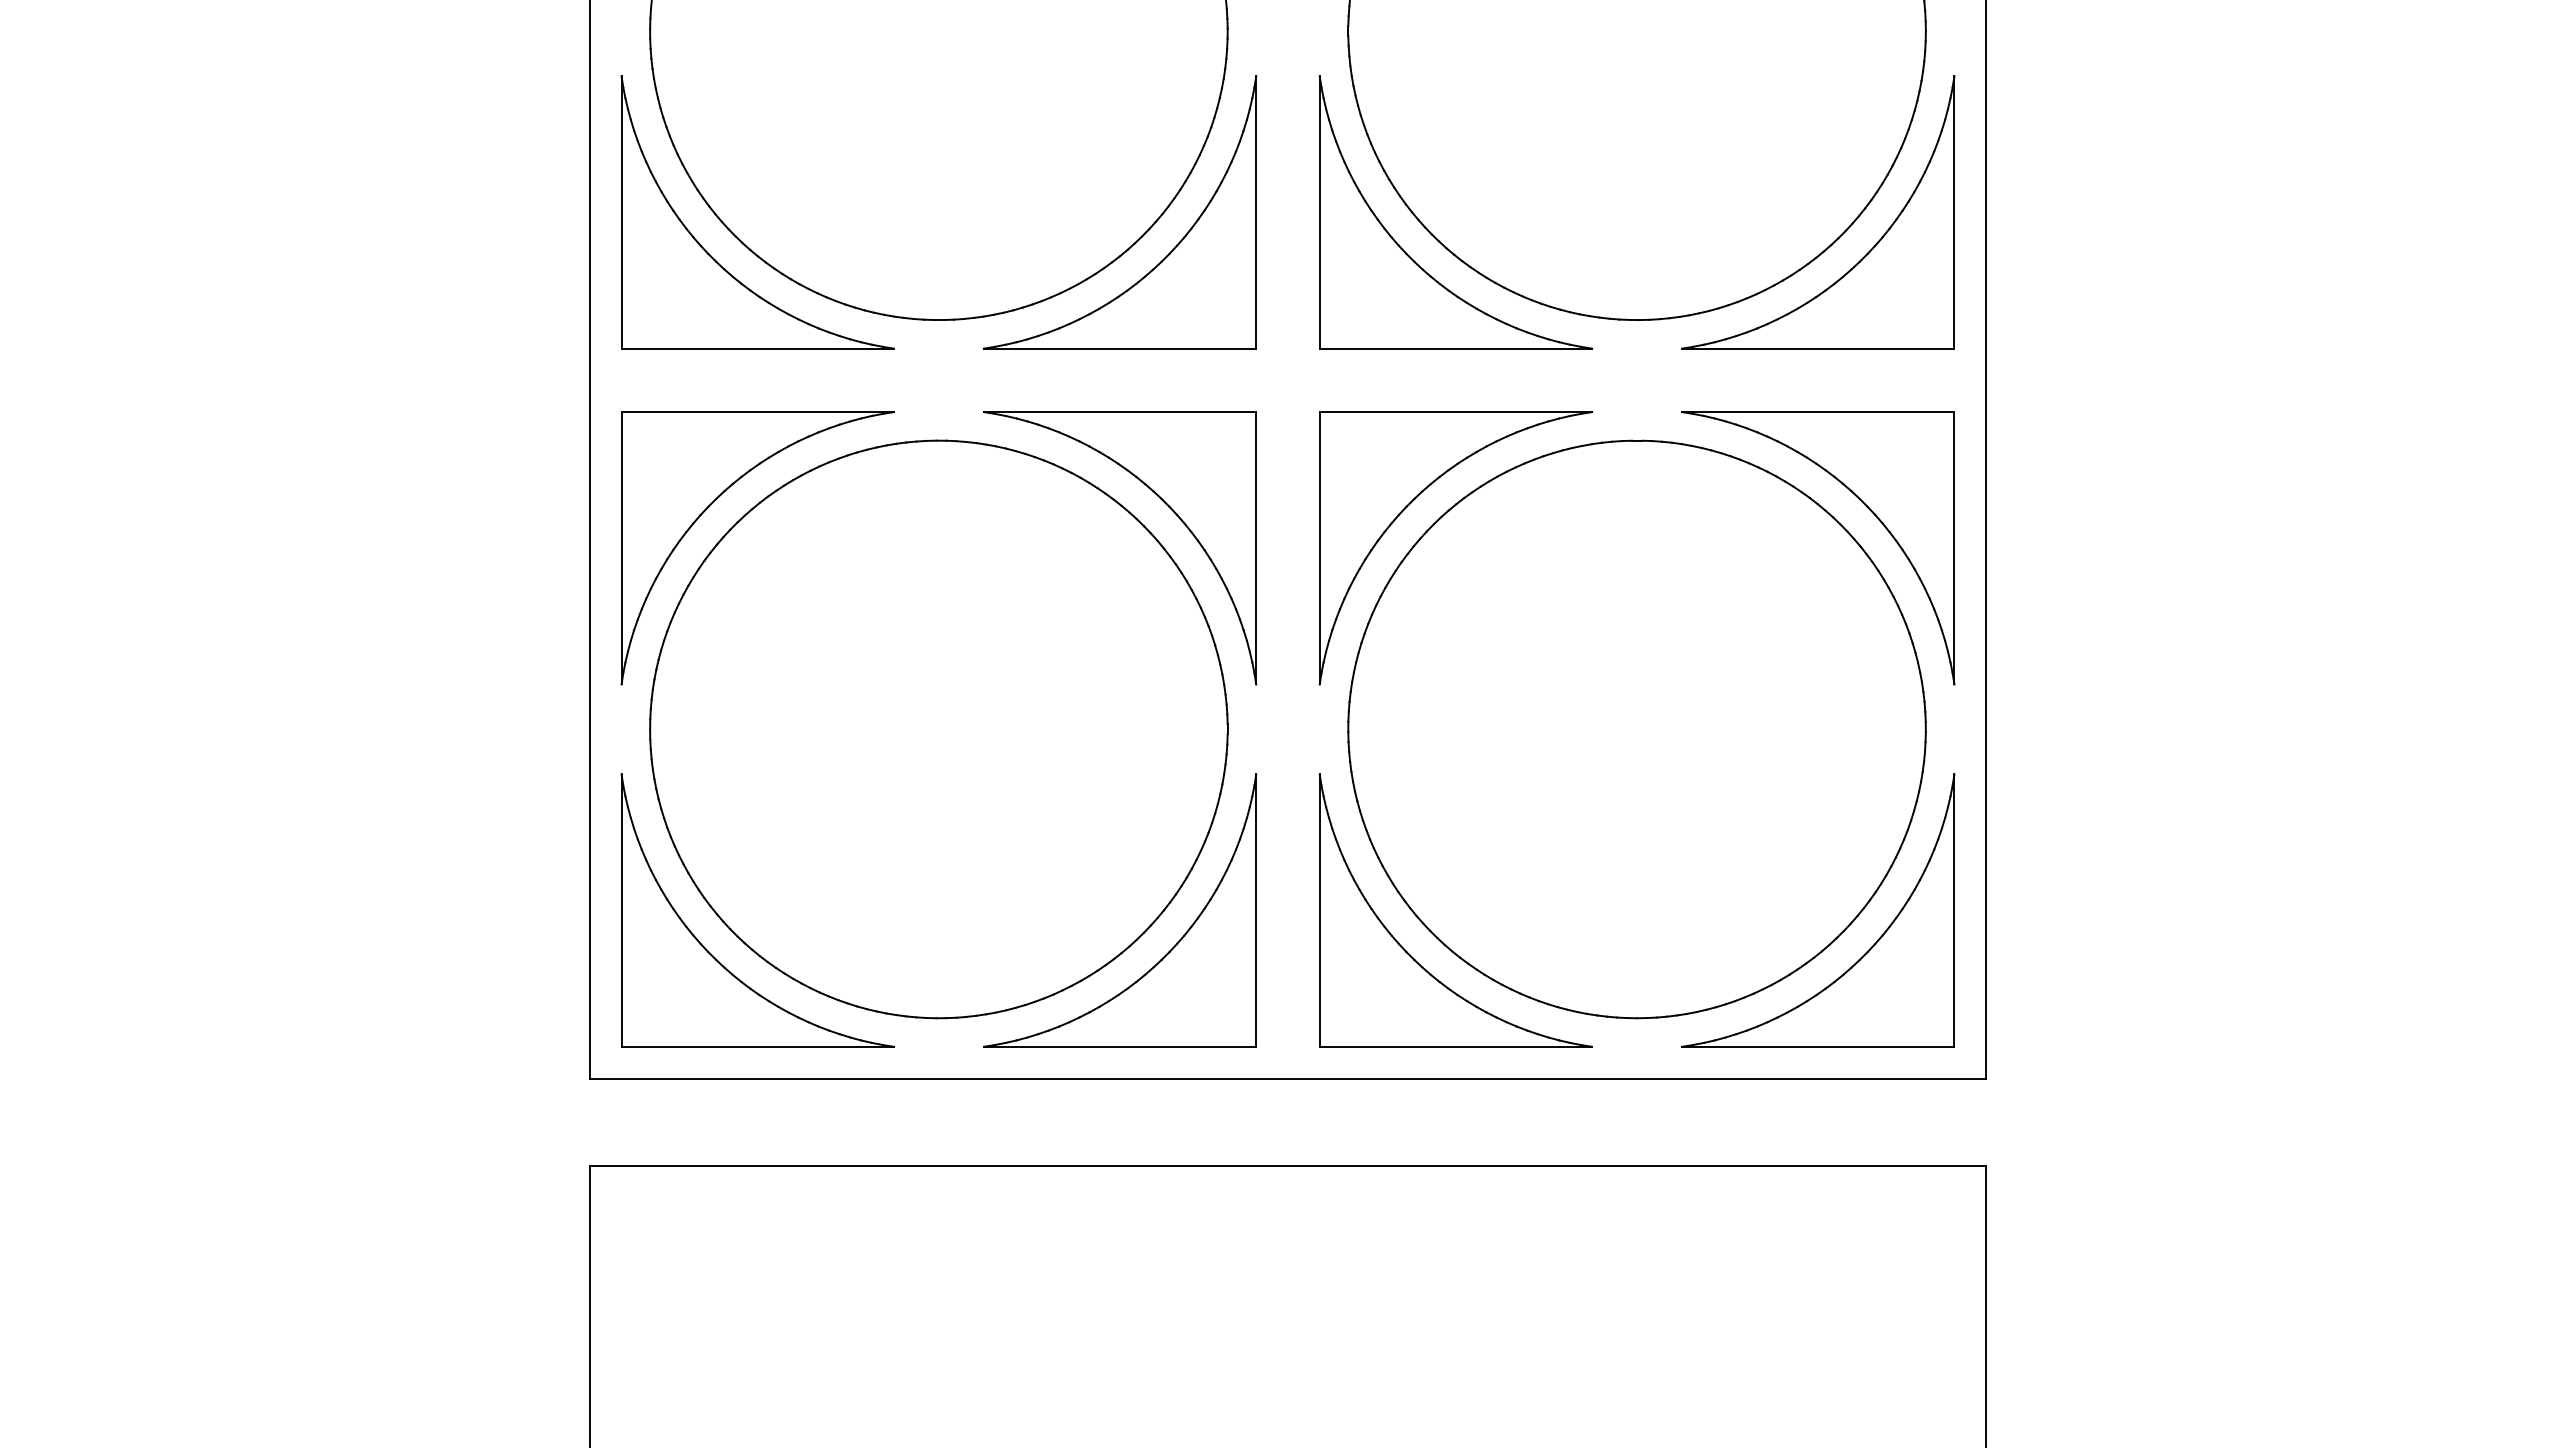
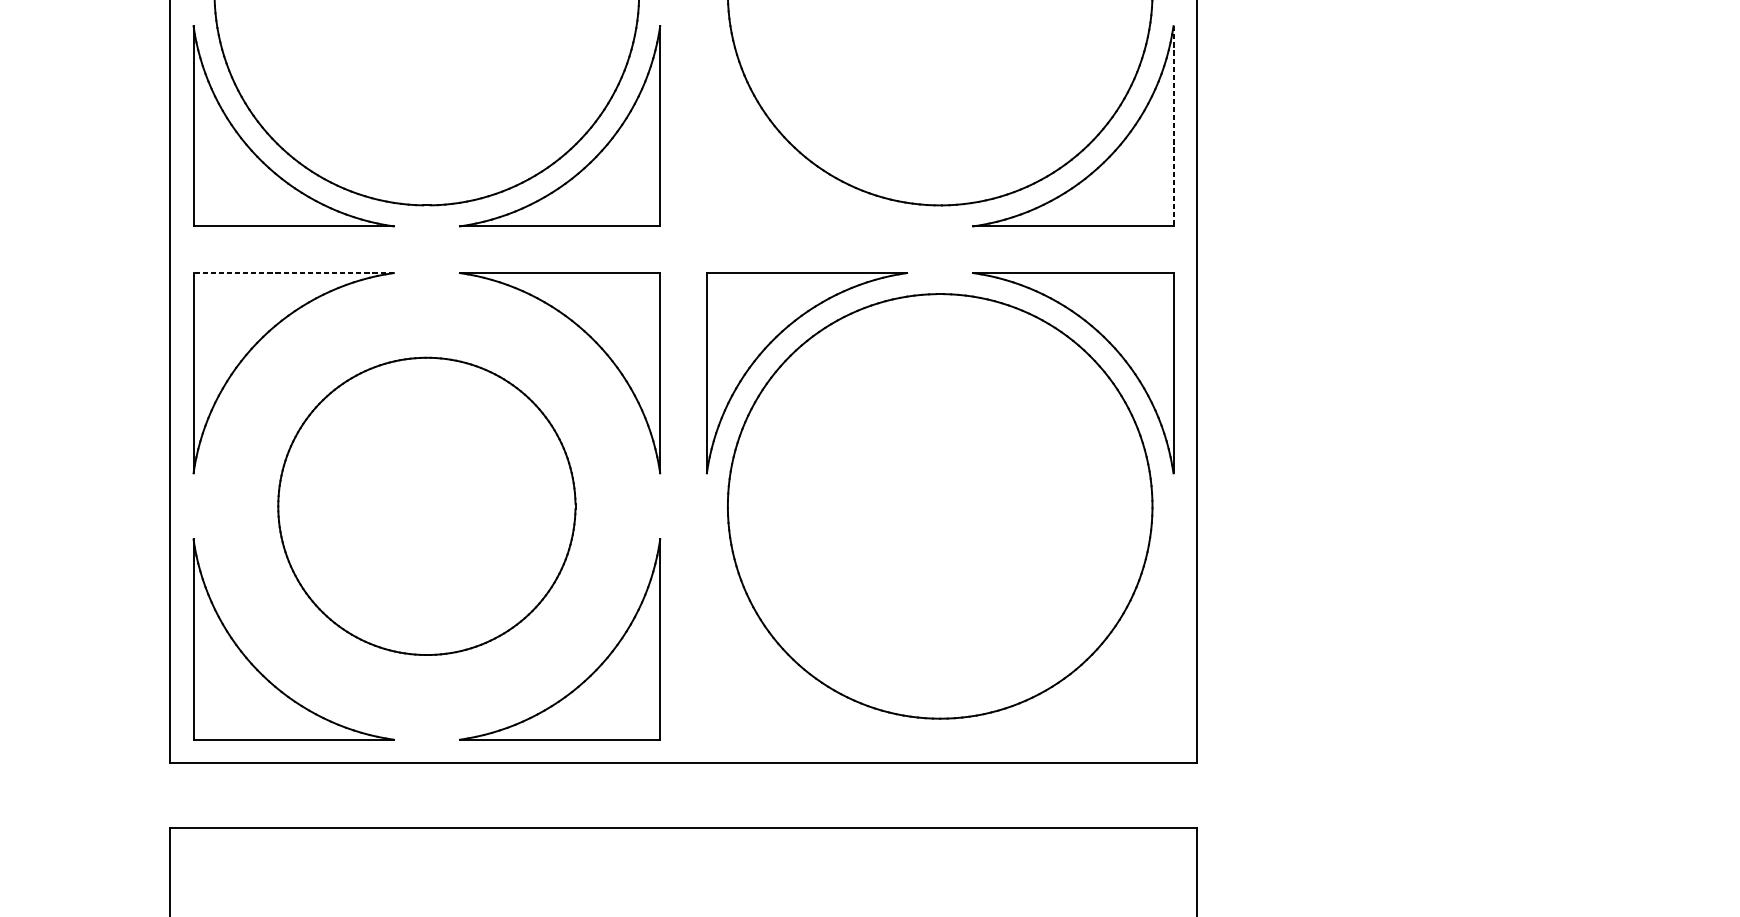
line: (1954, 212) -> (1173, 126), solid -> dashed
part: (1410, 256) -> (773, 158), removed
line: (757, 412) -> (293, 273), solid -> dashed
part: (938, 729) -> (426, 506), size x0.7
part: (1410, 954) -> (773, 671), removed
part: (1863, 954) -> (1106, 671), removed

